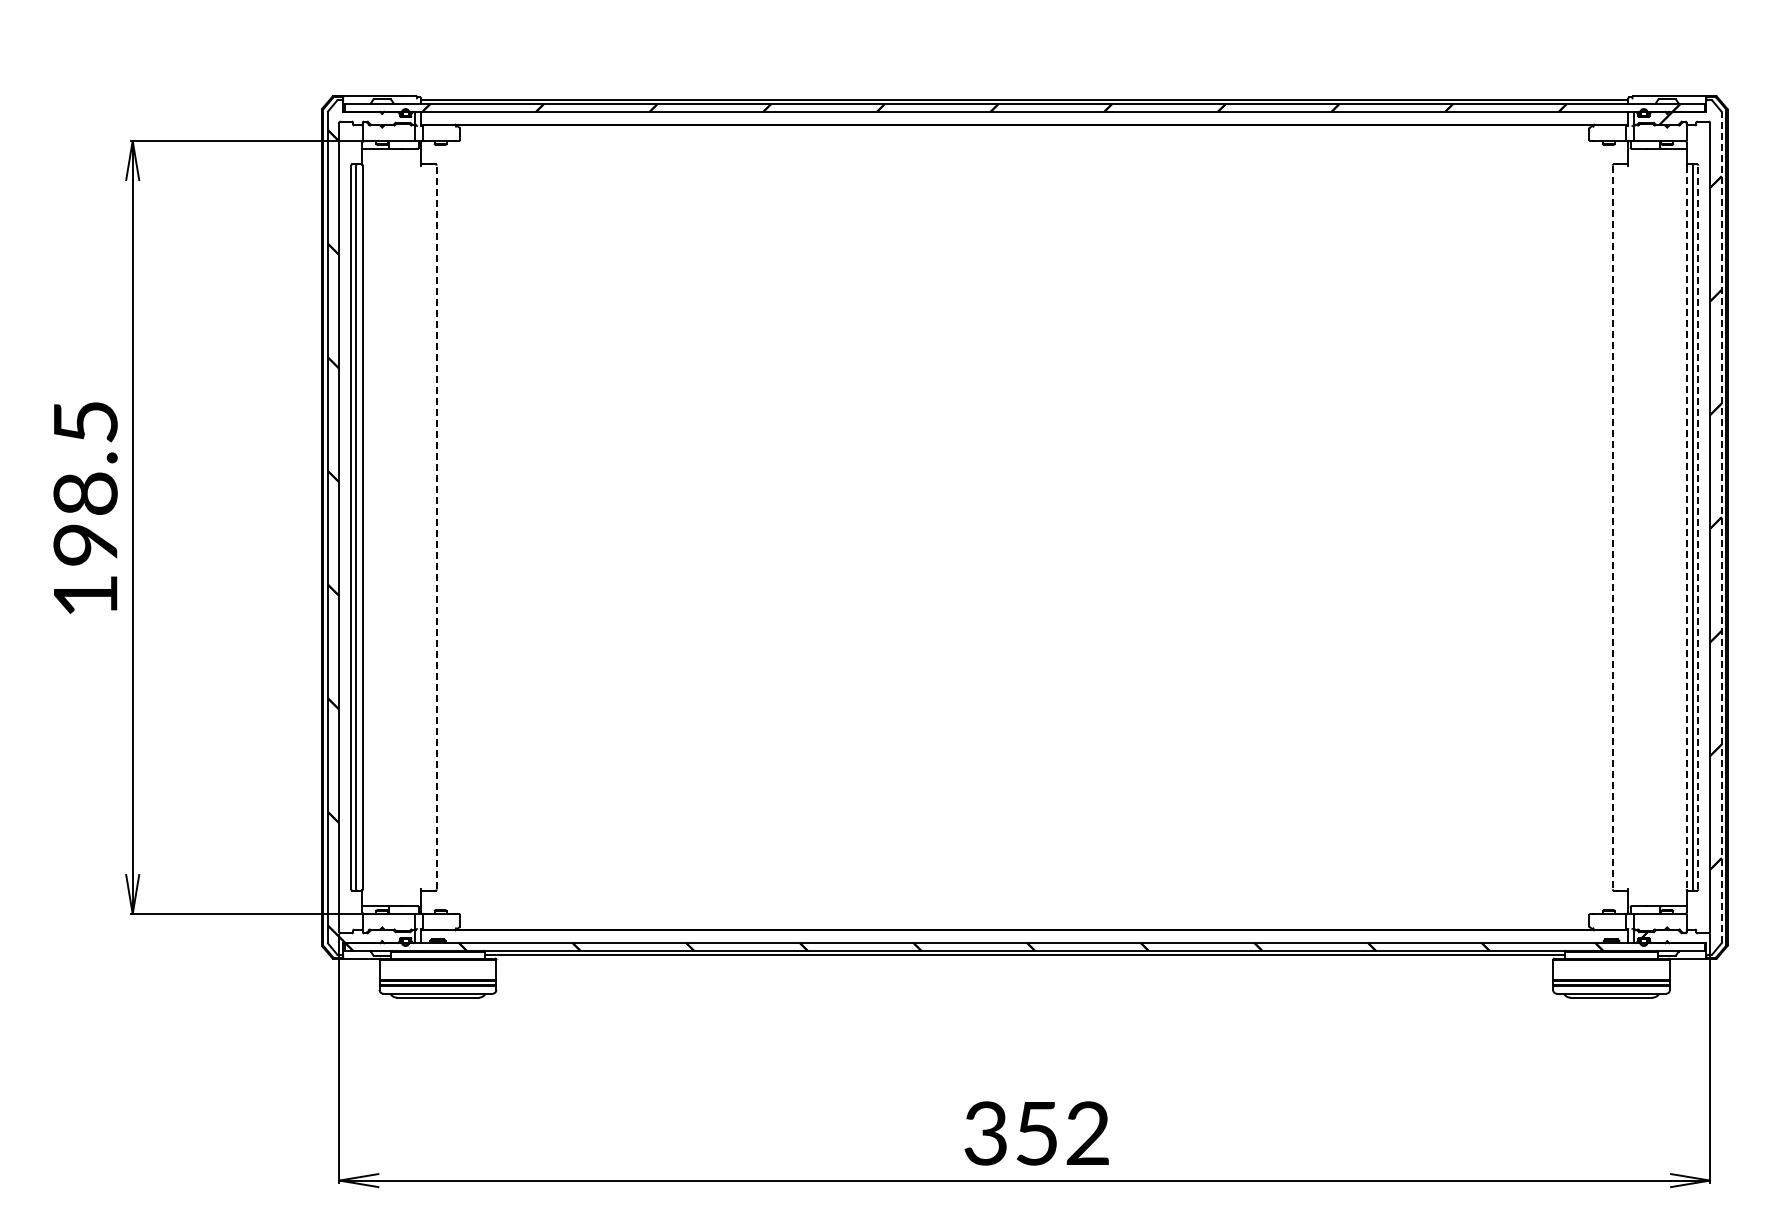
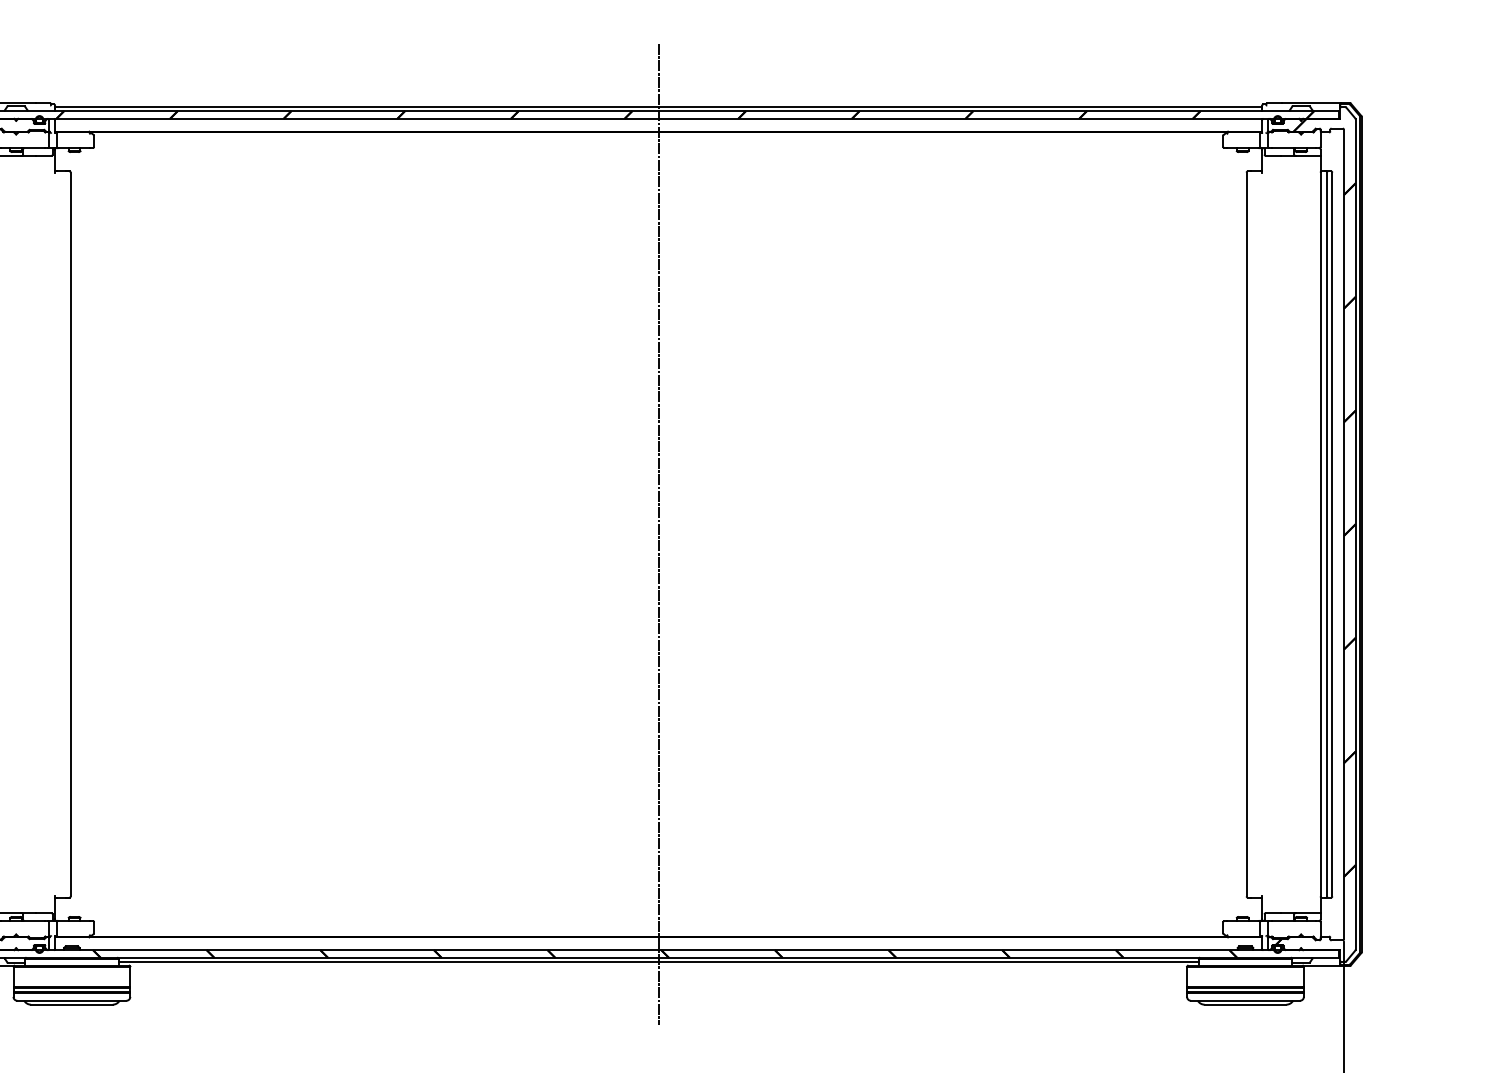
line: (436, 527) -> (70, 534), dashed -> solid
line: (1024, 527) -> (658, 534), added
line: (1612, 527) -> (1246, 534), dashed -> solid
line: (1686, 527) -> (1320, 534), dashed -> solid
line: (1698, 527) -> (1332, 534), dashed -> solid
line: (1721, 527) -> (1355, 534), dashed -> solid

